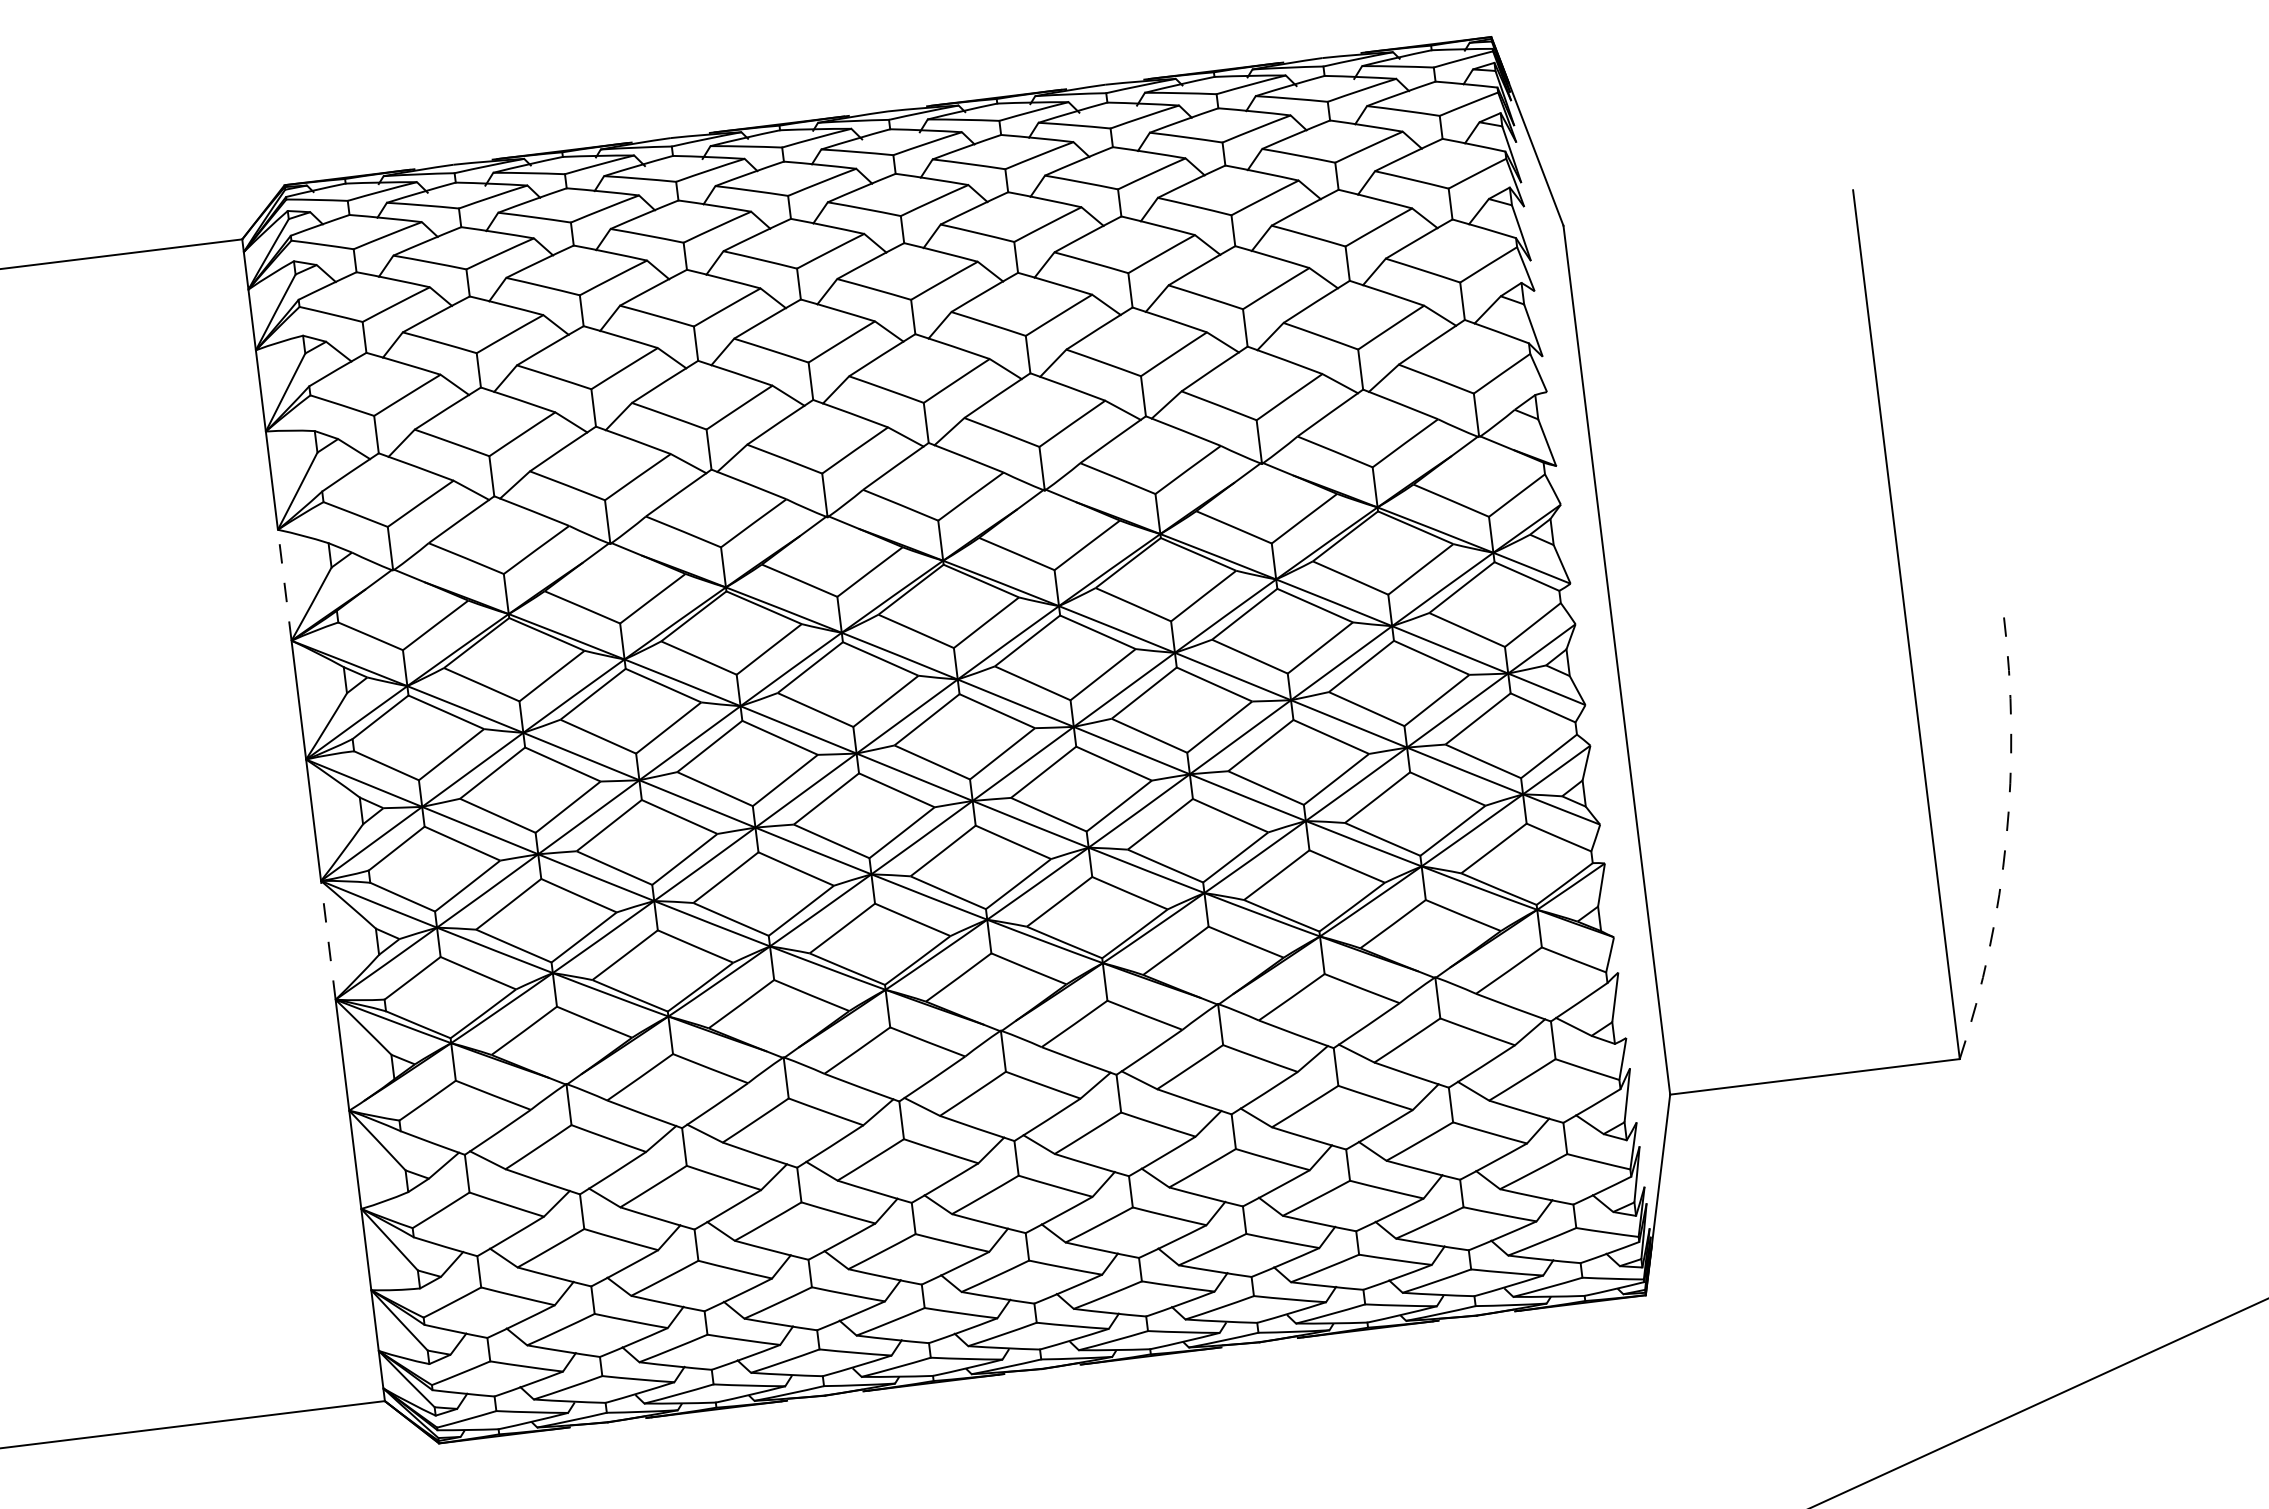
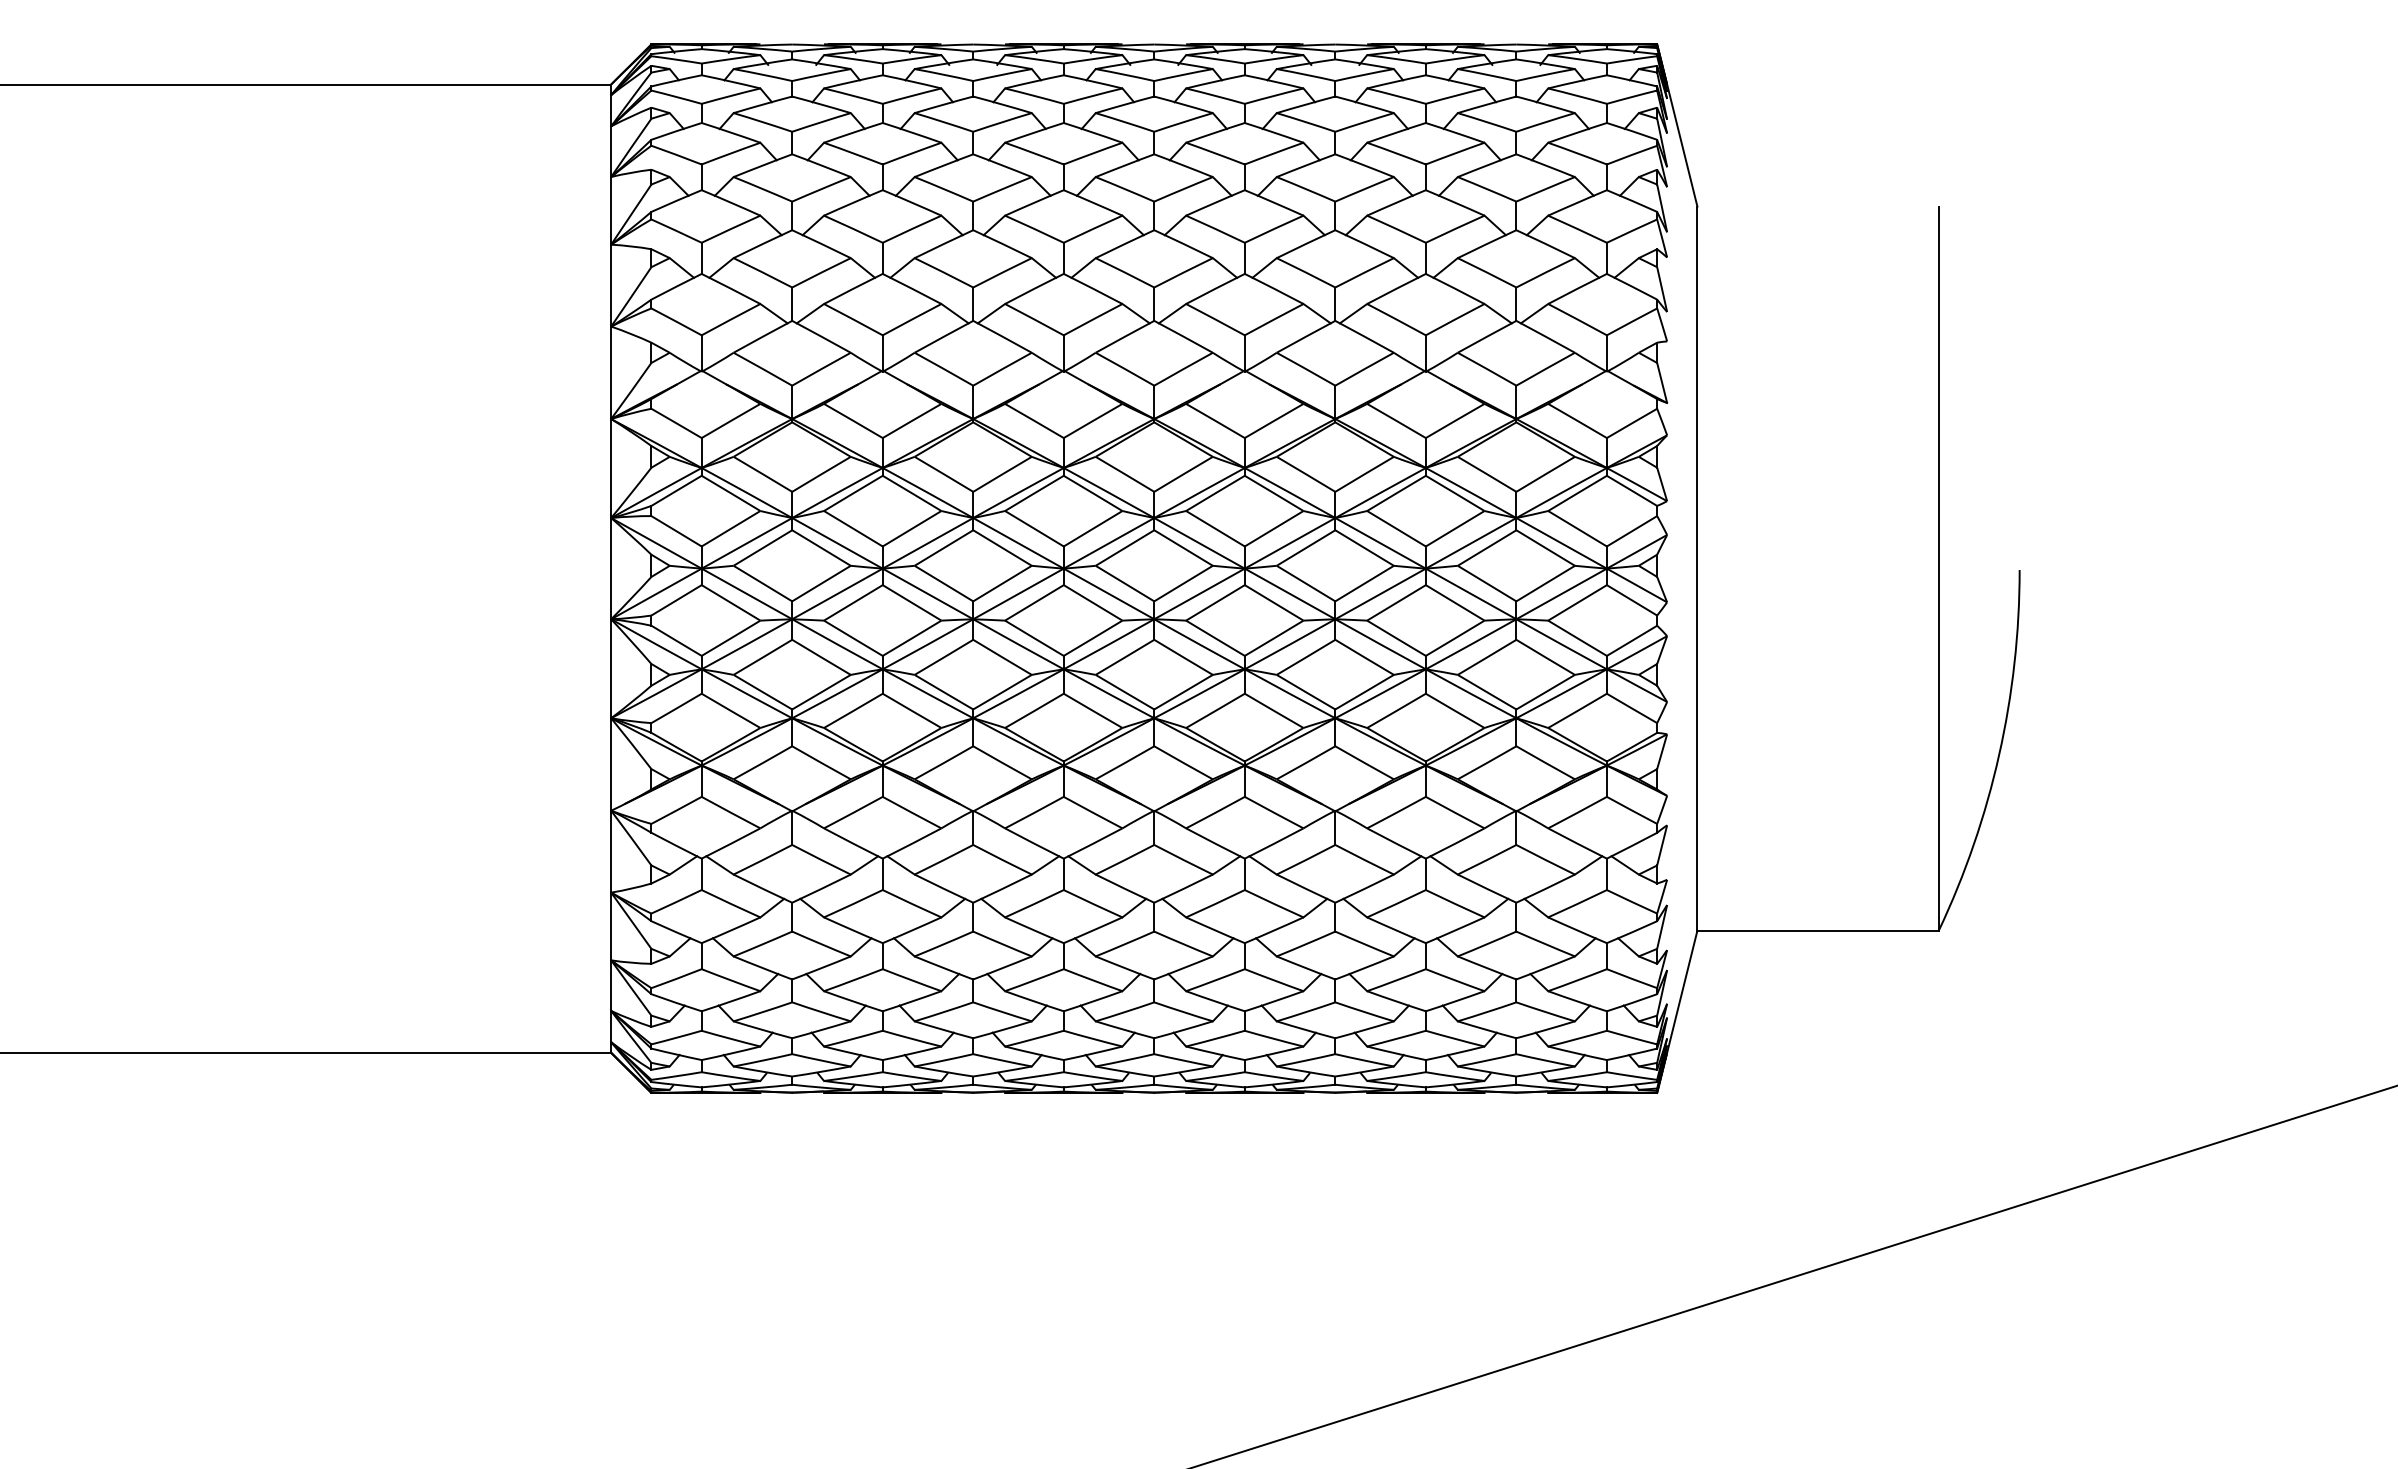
line: (285, 584) -> (611, 372), dashed -> solid
arc: (2006, 838) -> (1999, 754), dashed -> solid
line: (328, 939) -> (611, 668), dashed -> solid

